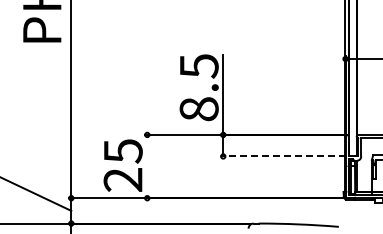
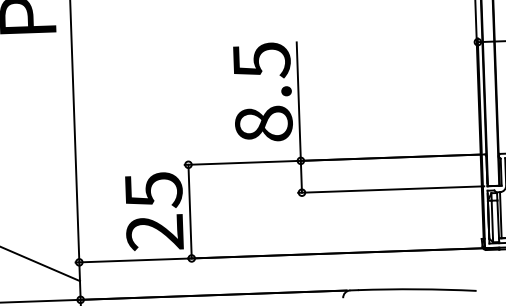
line: (283, 156) -> (391, 189), dashed -> solid
line: (147, 166) -> (190, 211), added

